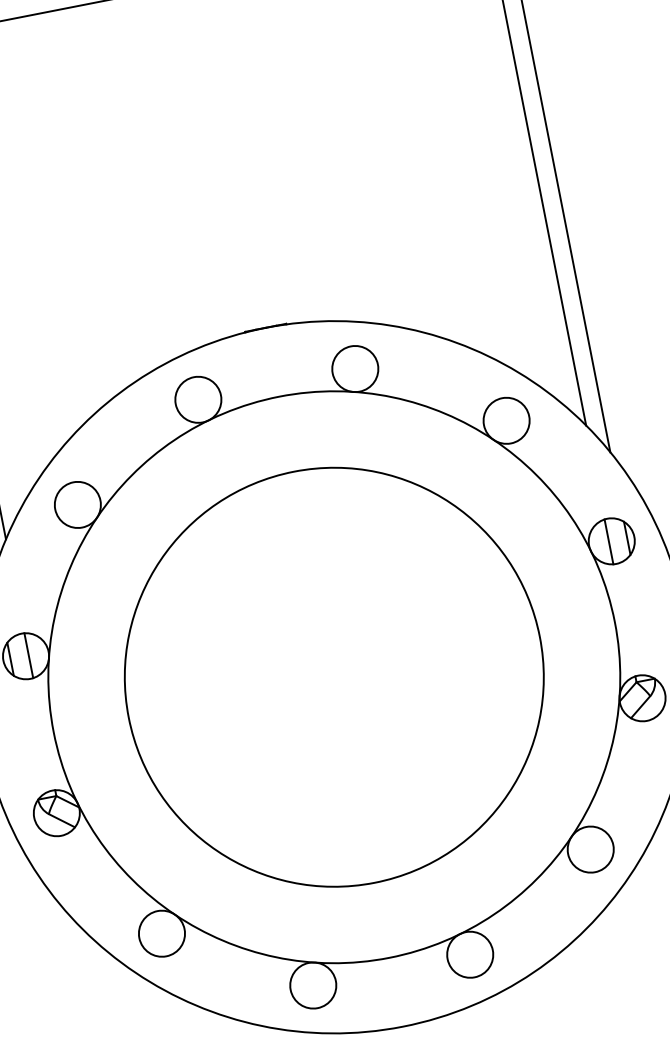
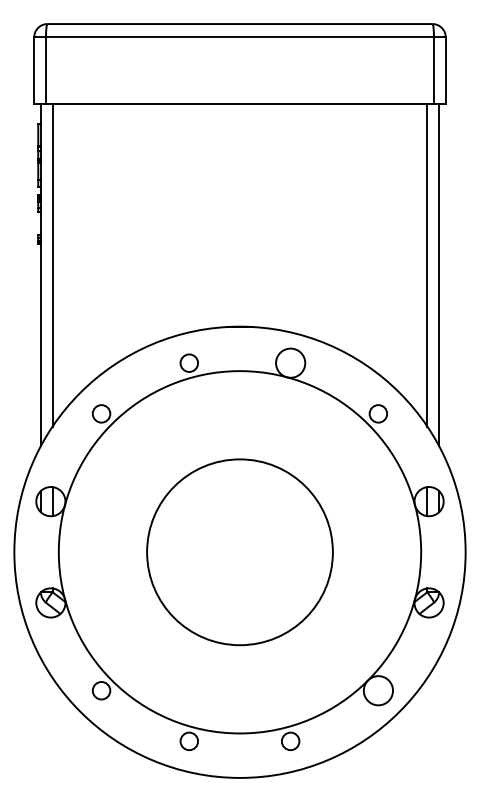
circle: (196, 398) -> (188, 362), size x0.6
circle: (506, 420) -> (378, 413), size x0.6
circle: (77, 504) -> (101, 413), size x0.6
circle: (333, 677) -> (239, 552), size x0.7
circle: (161, 933) -> (101, 690), size x0.6
circle: (470, 954) -> (290, 741), size x0.6
circle: (312, 985) -> (188, 741), size x0.6

